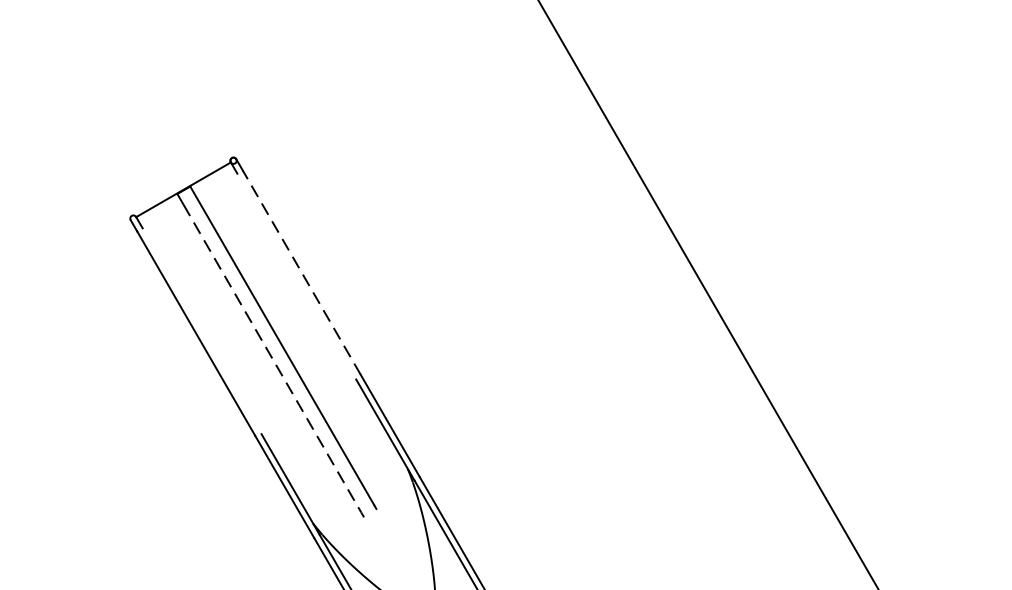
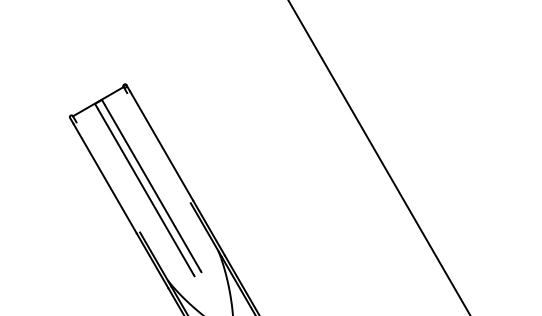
line: (301, 271) -> (161, 145), dashed -> solid
line: (273, 359) -> (146, 192), dashed -> solid

